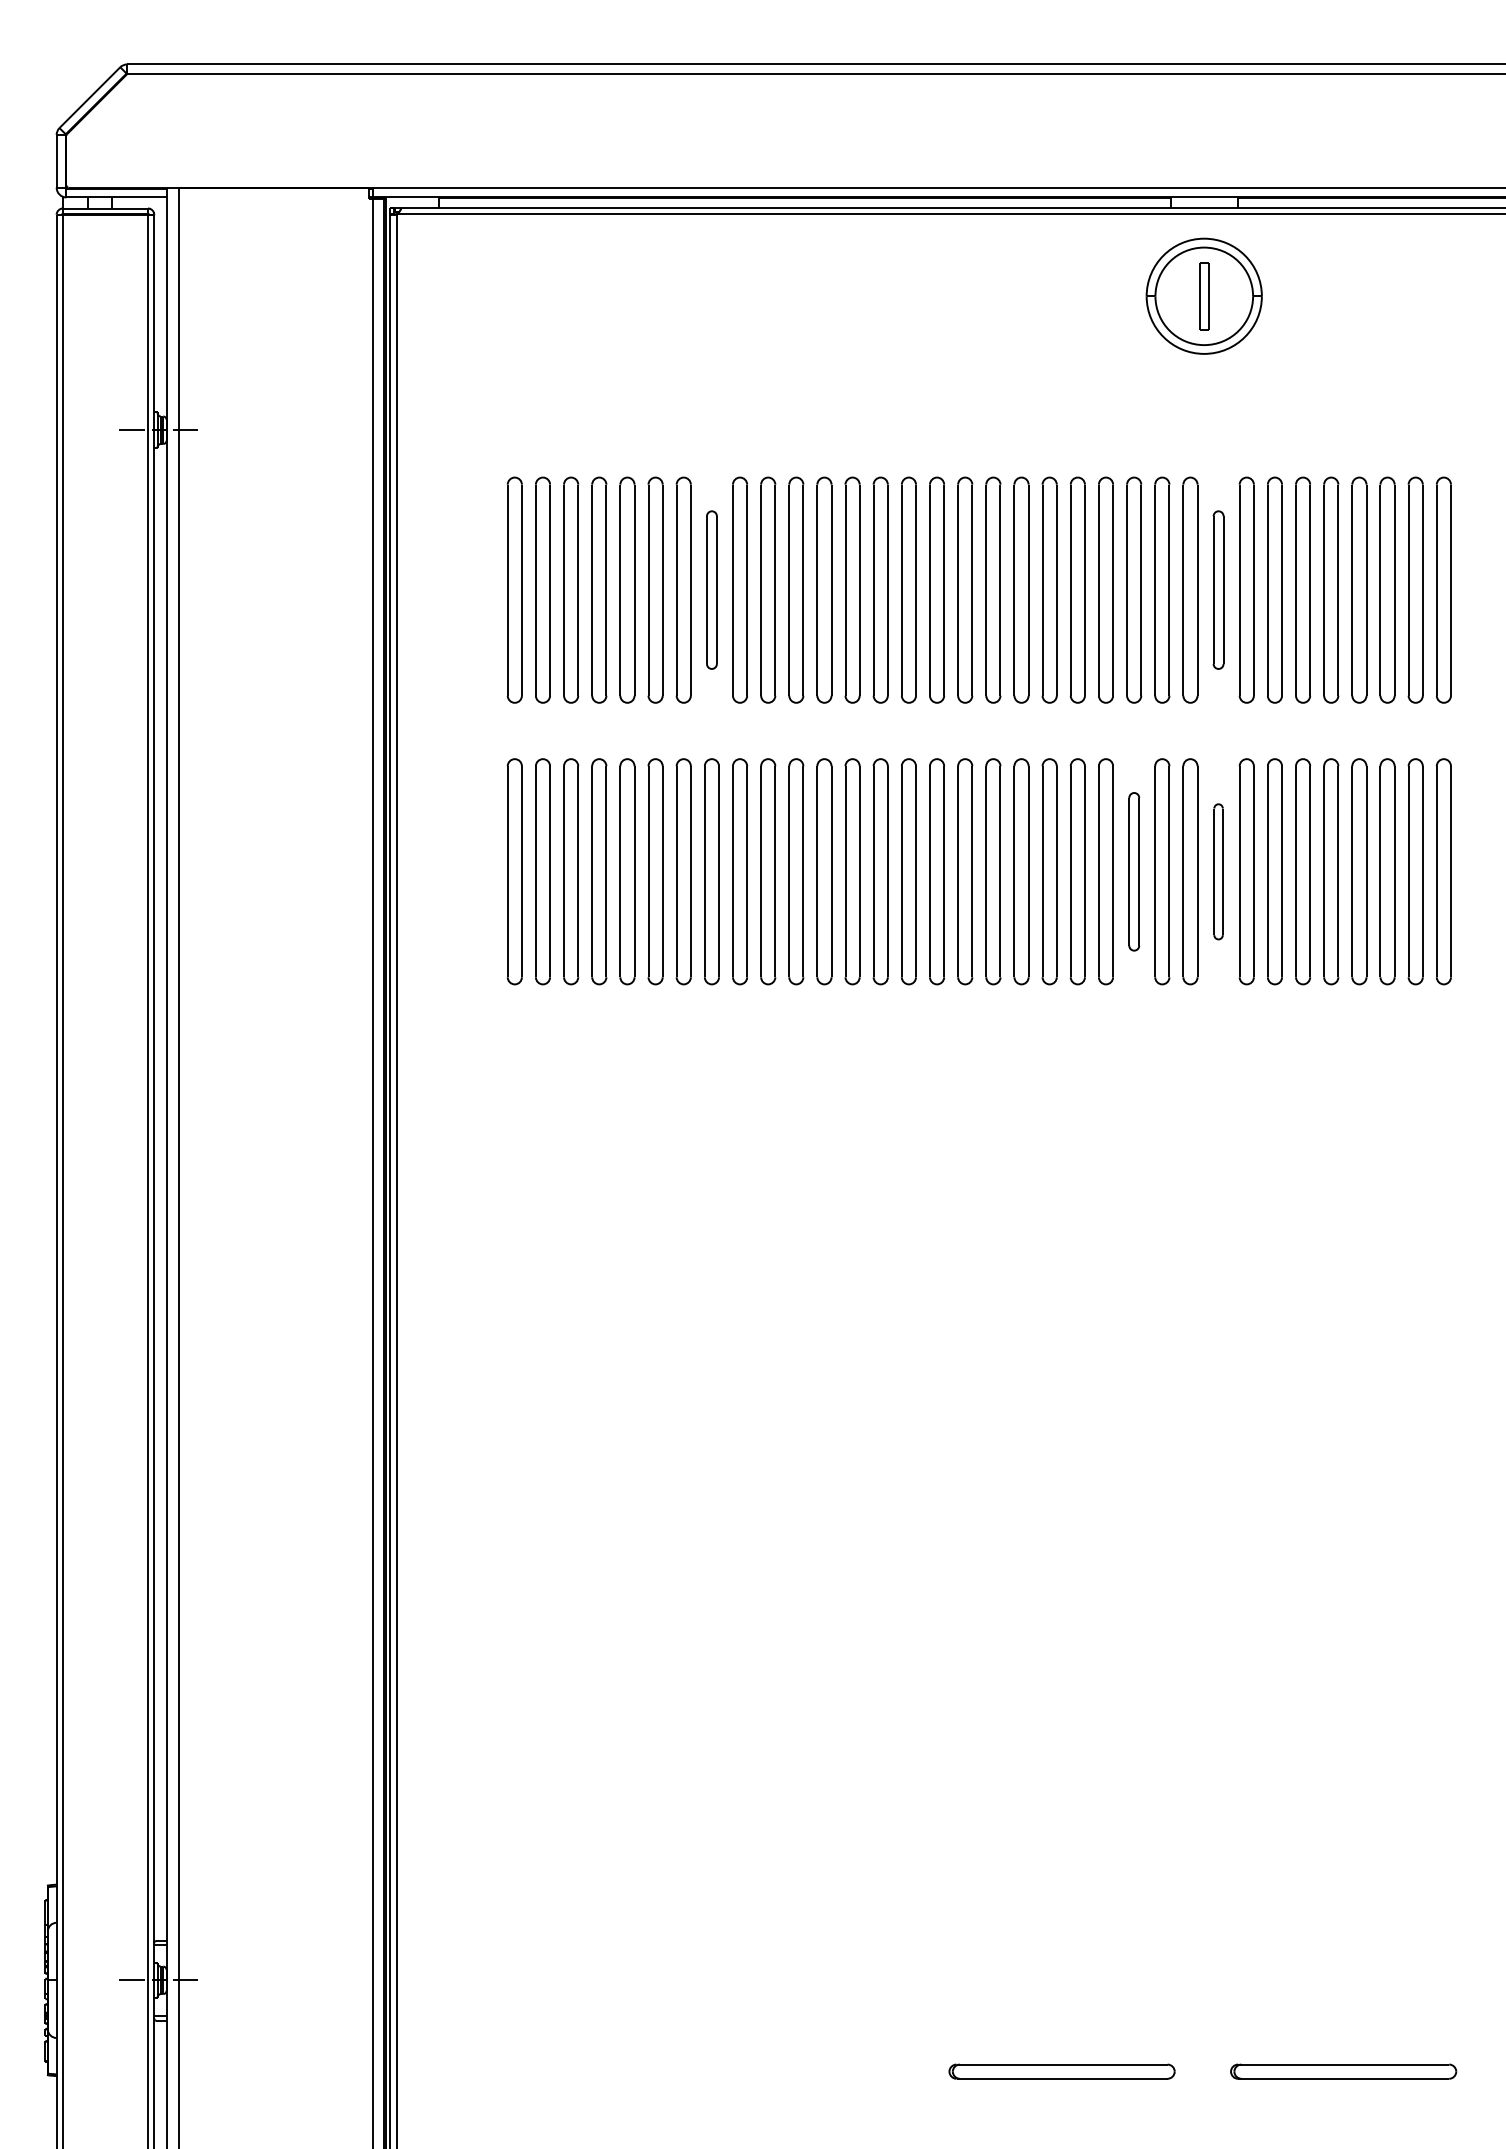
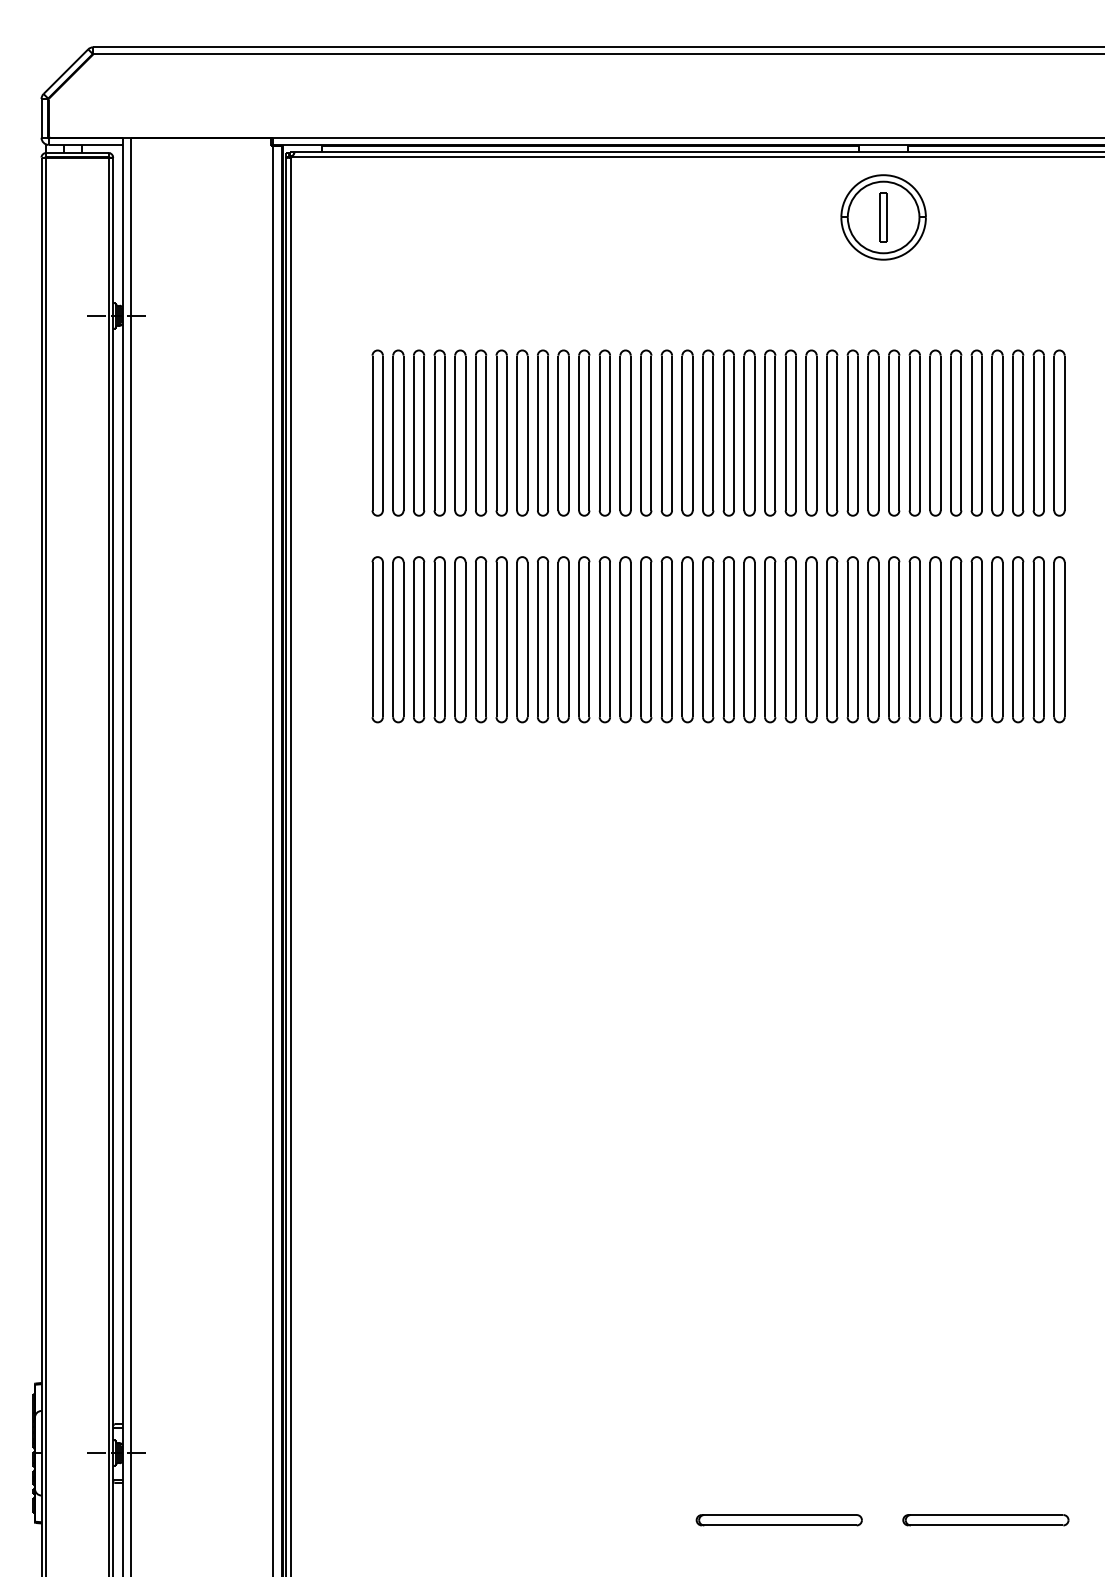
part: (711, 589) -> (522, 432), size x1.43
part: (1218, 589) -> (894, 432), size x1.43
part: (1134, 871) -> (832, 639), size x1.43
part: (1218, 871) -> (894, 639), size x1.67

